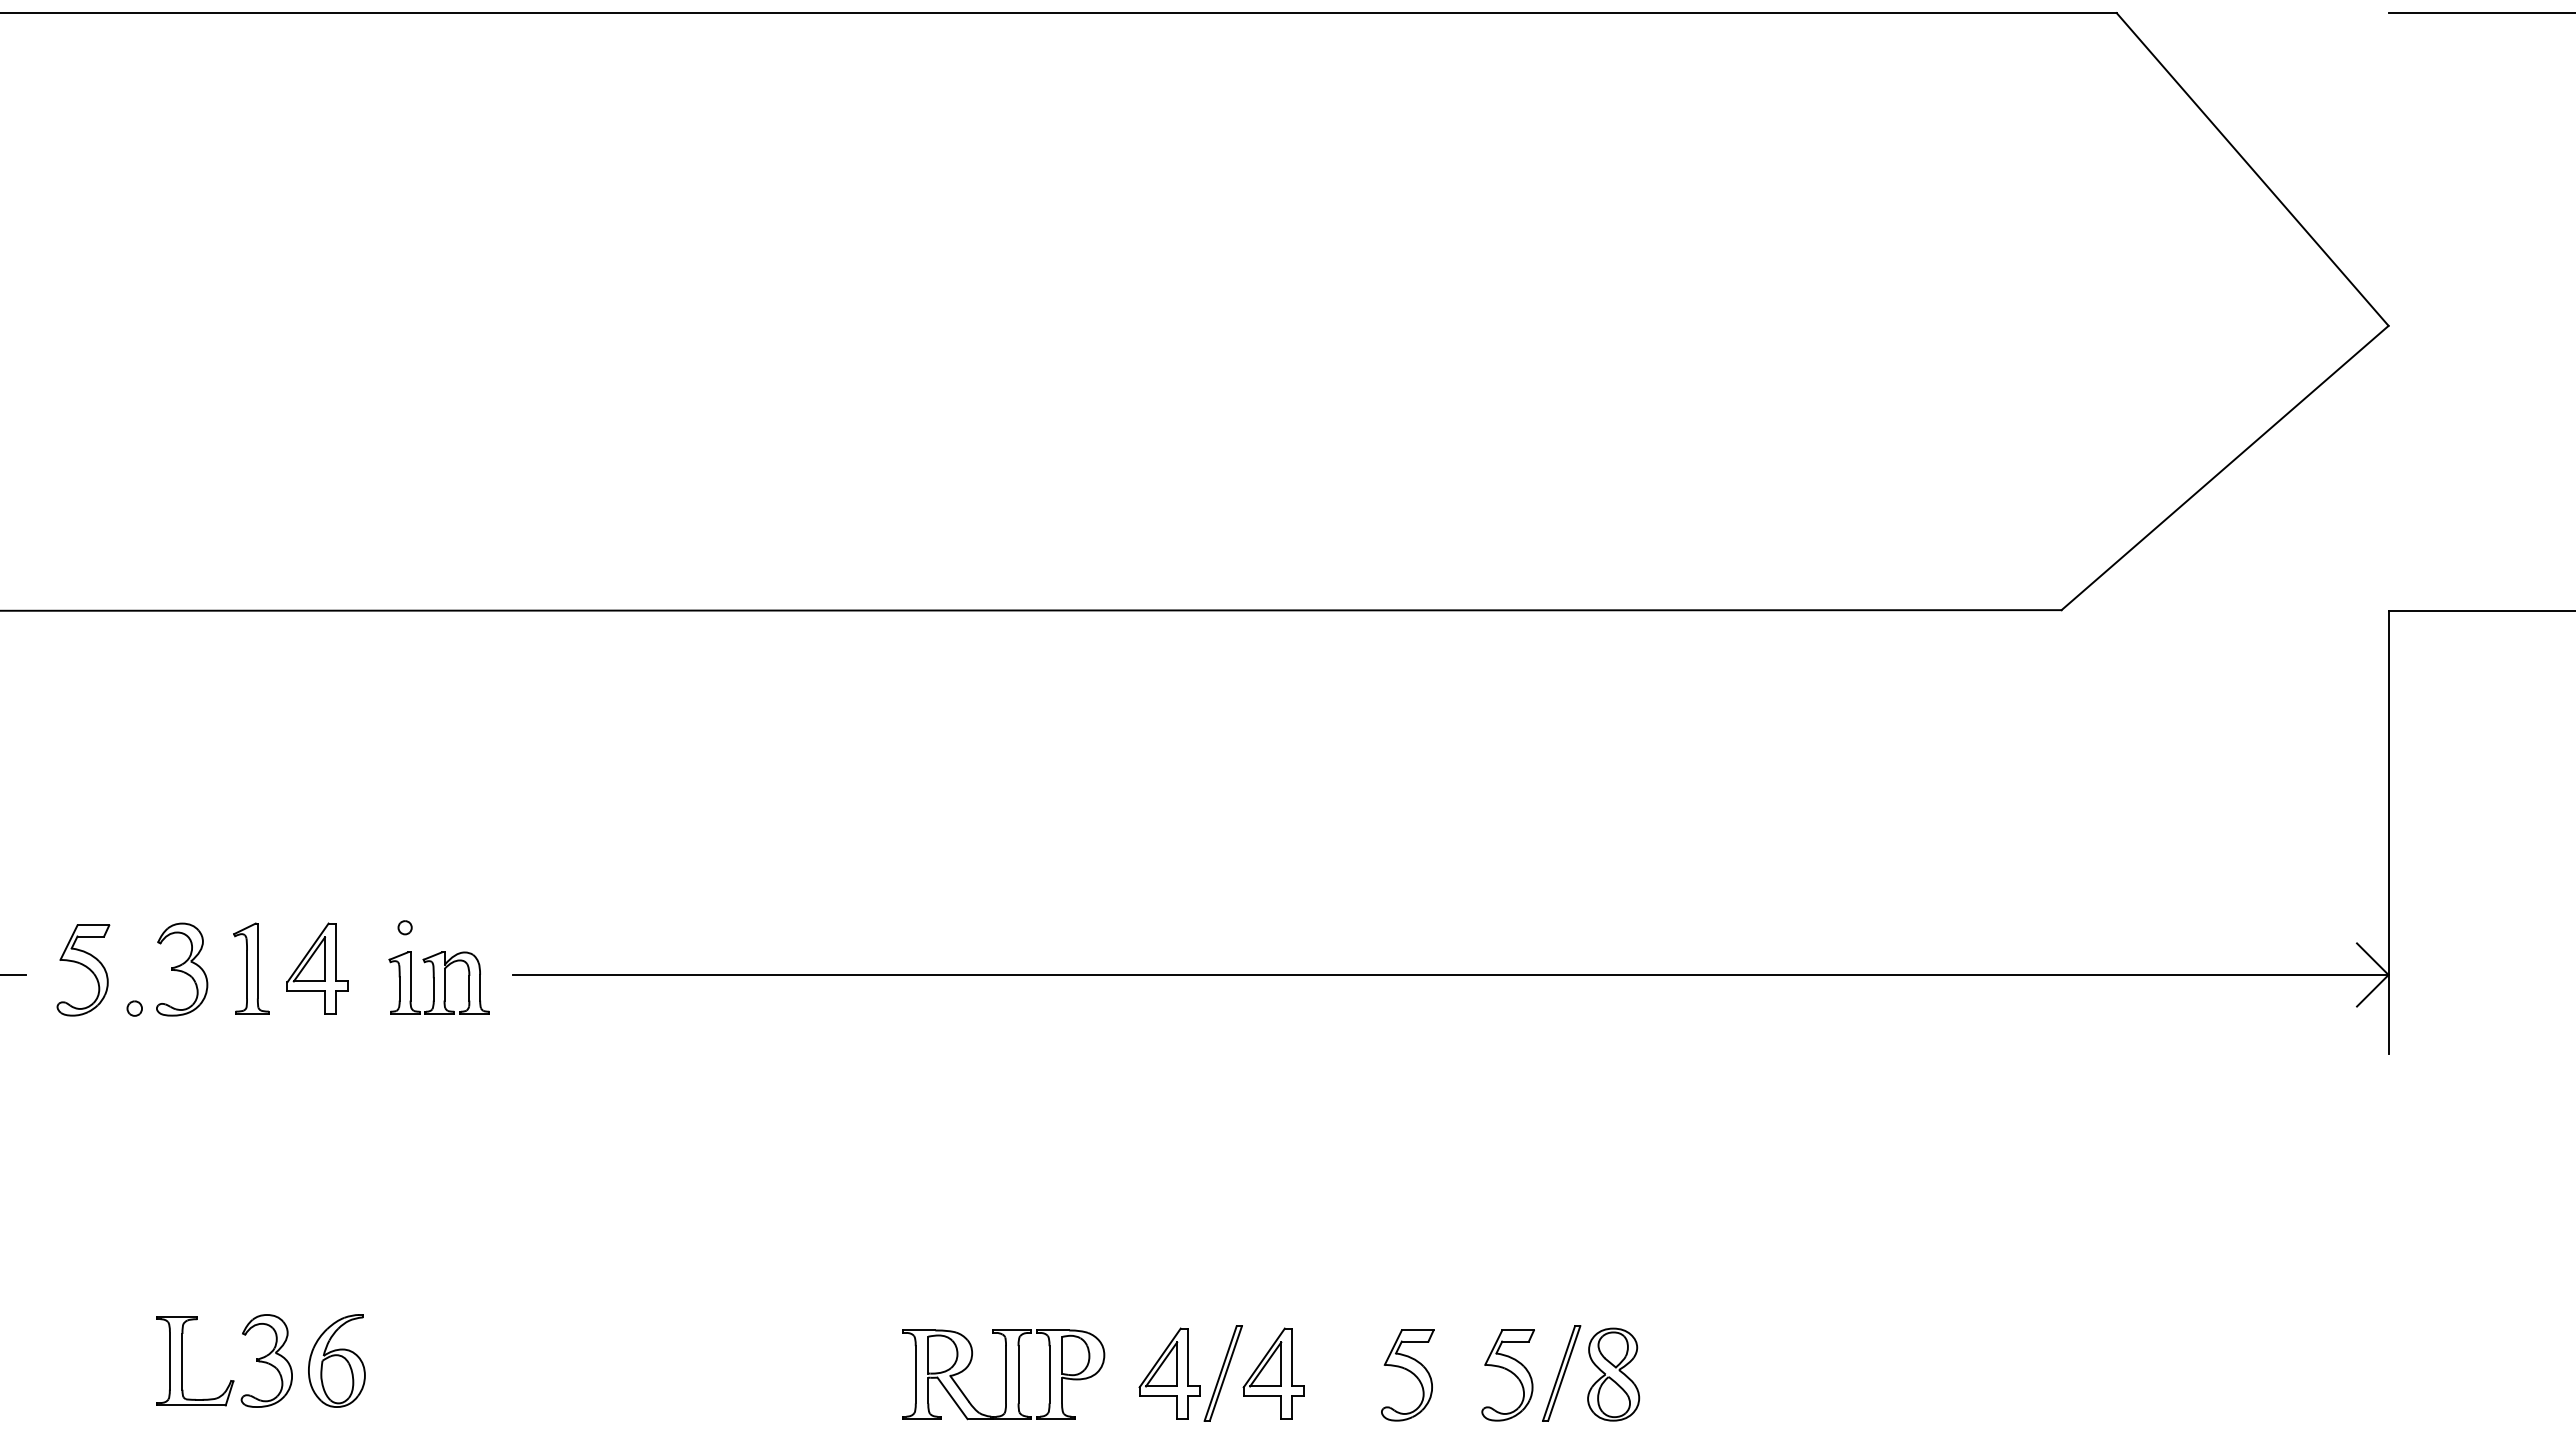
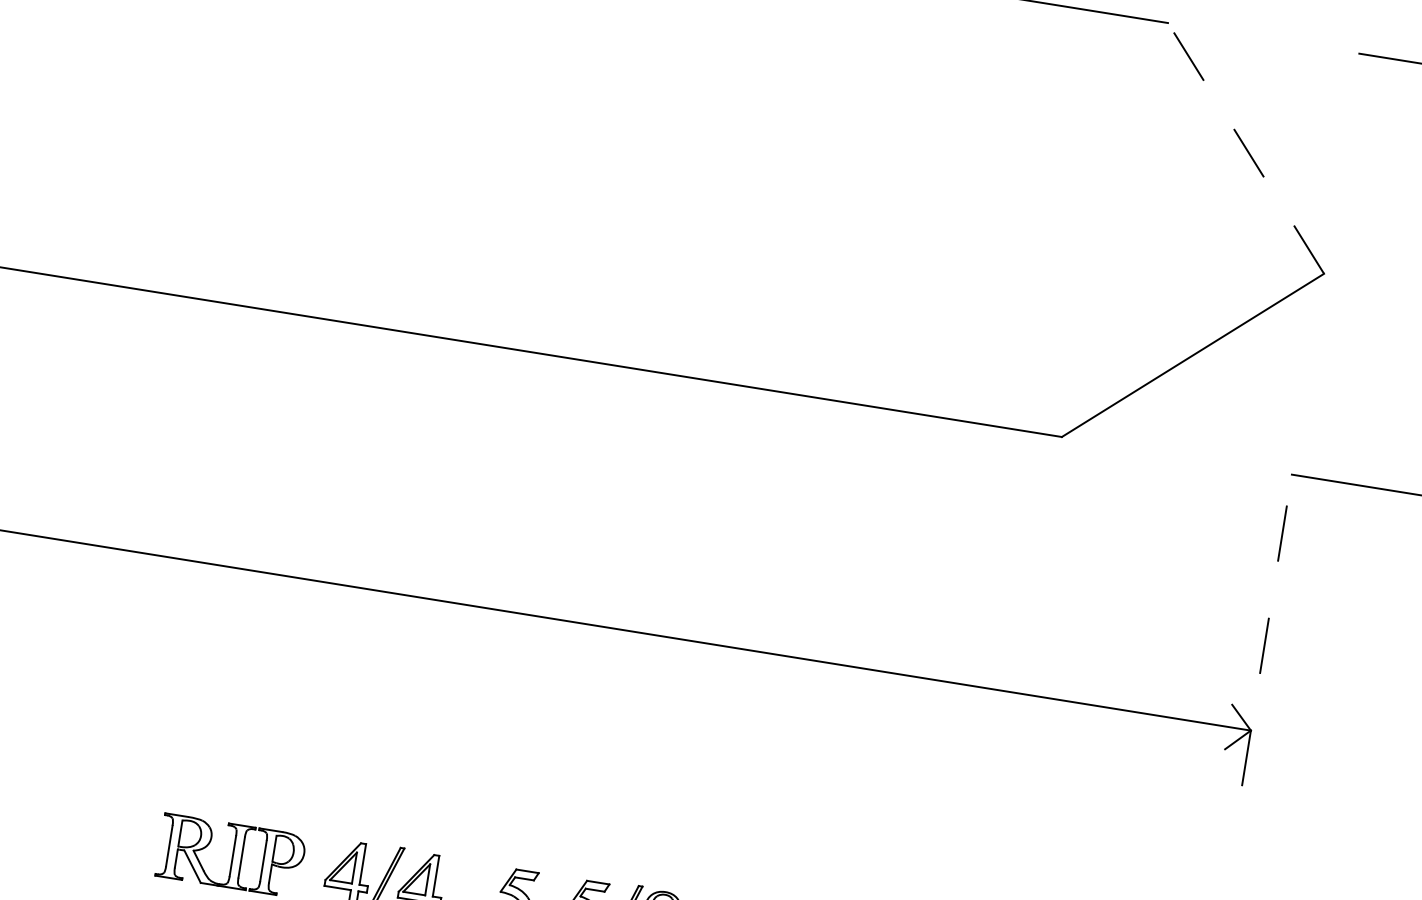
line: (2252, 169) -> (1245, 148), solid -> dashed
line: (2388, 832) -> (1266, 630), solid -> dashed

